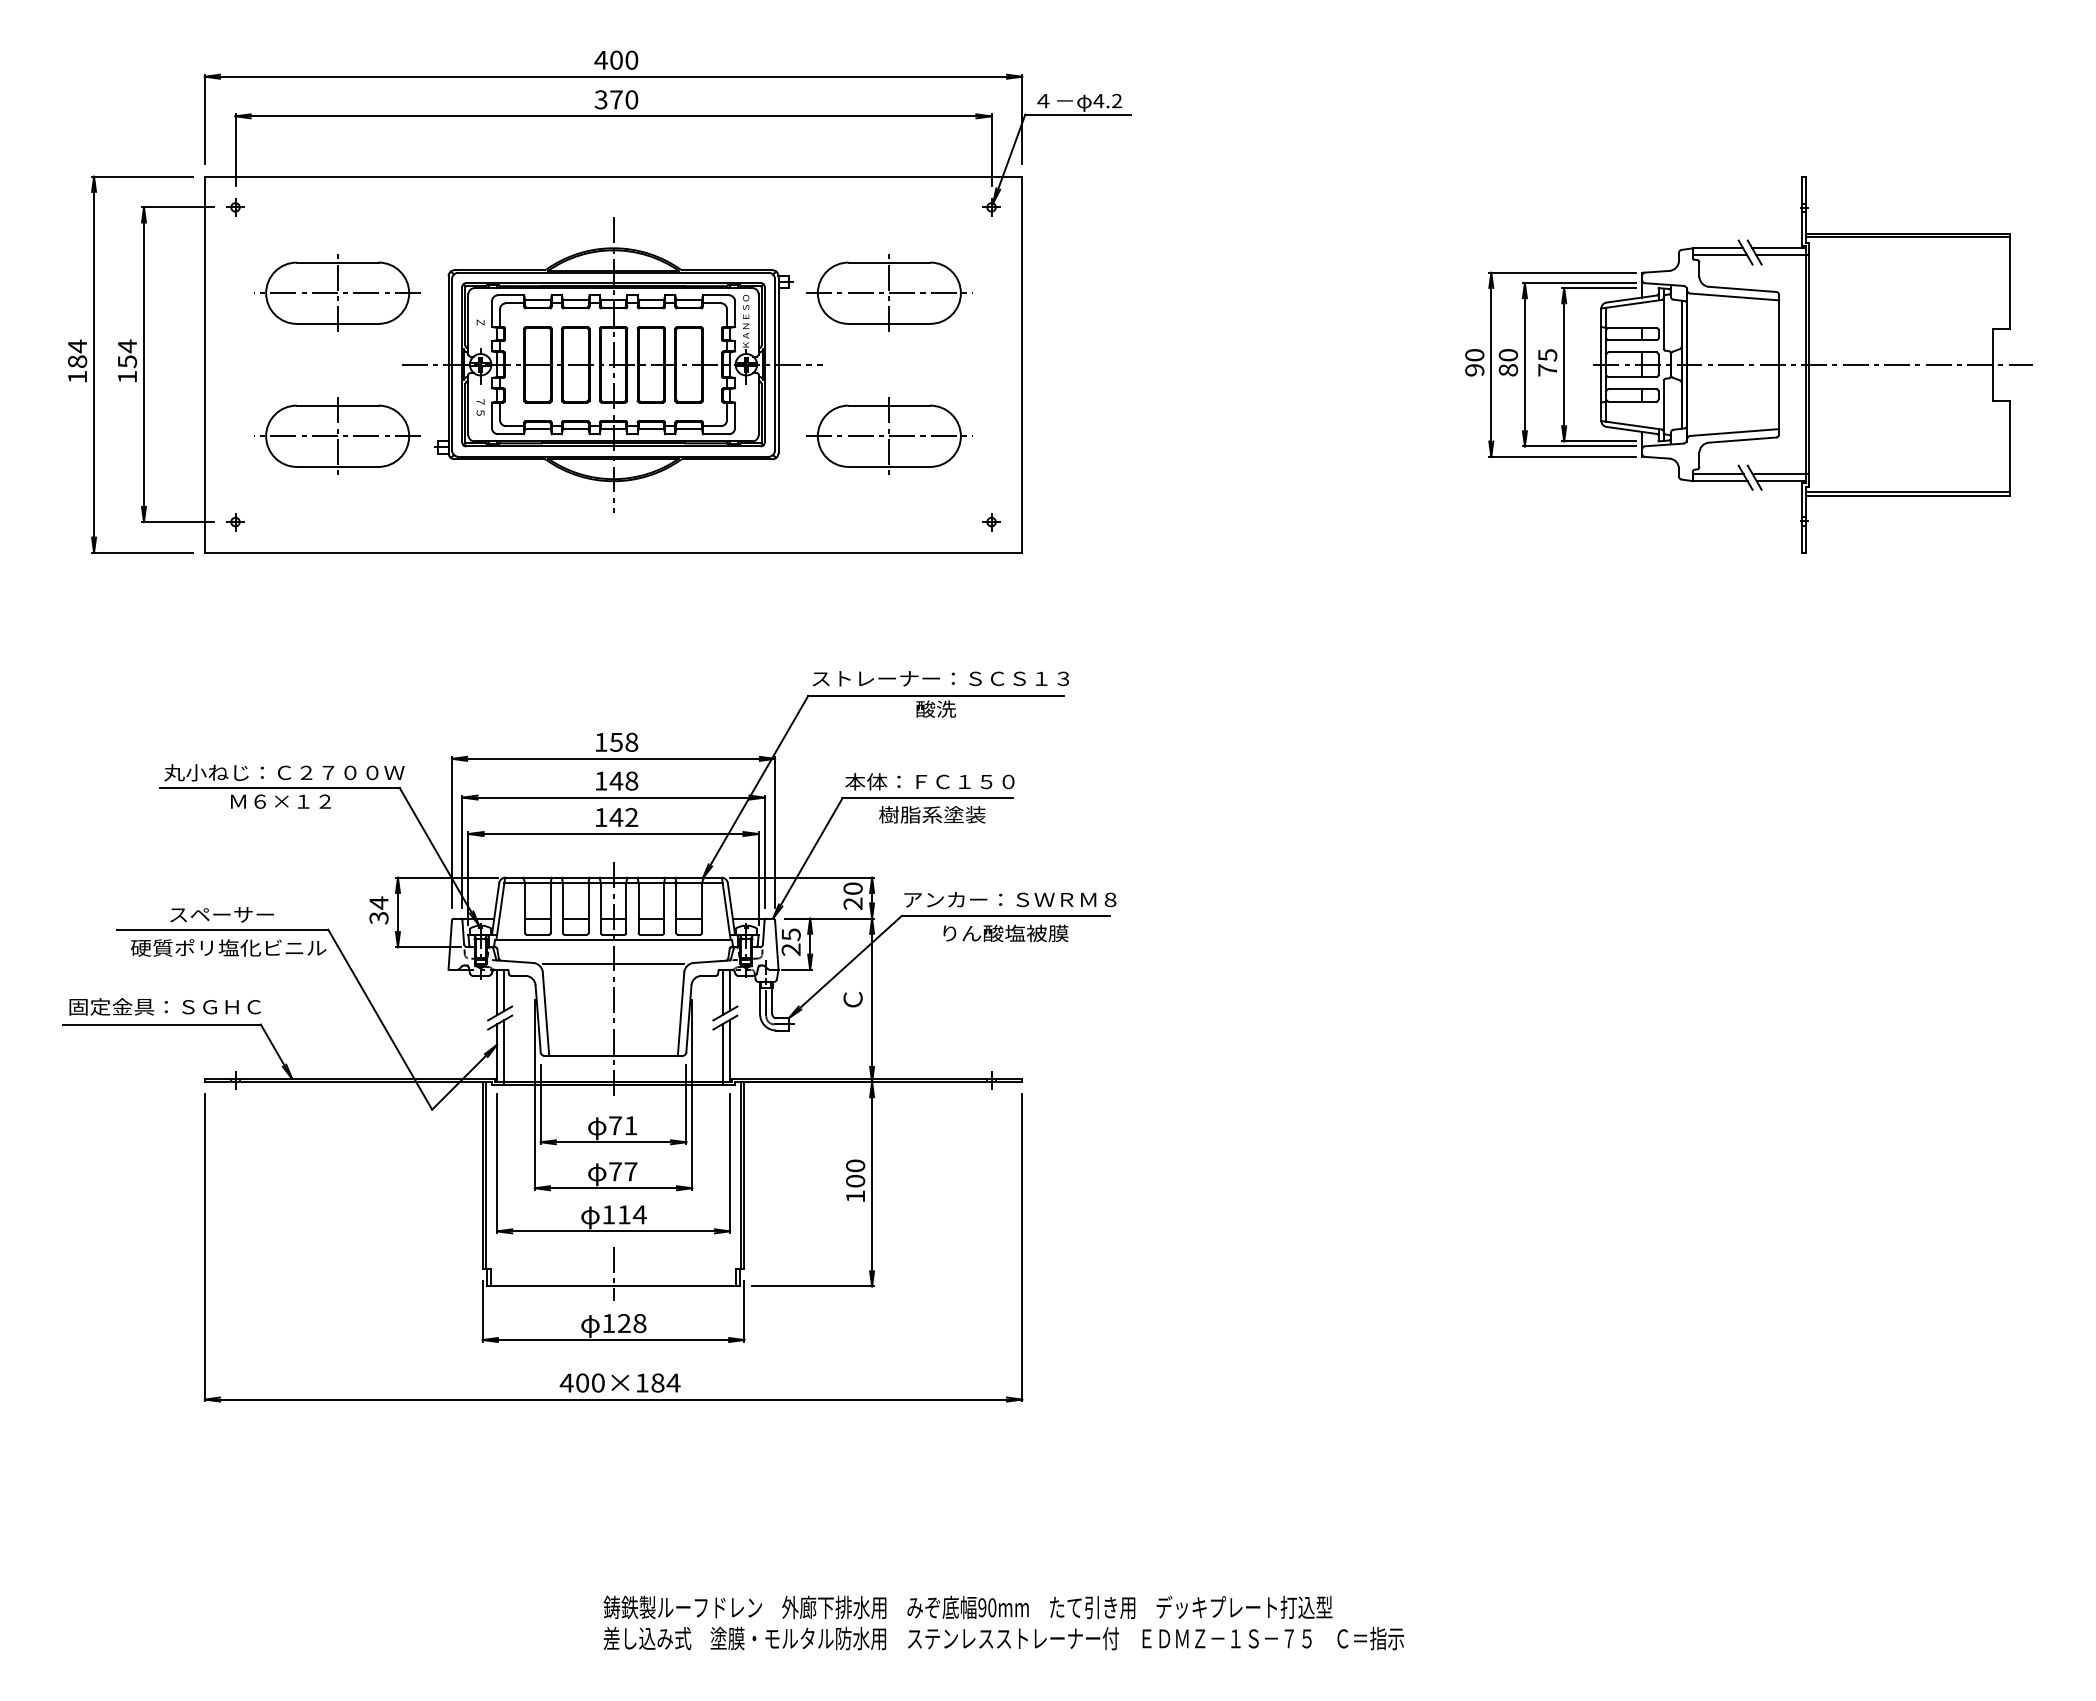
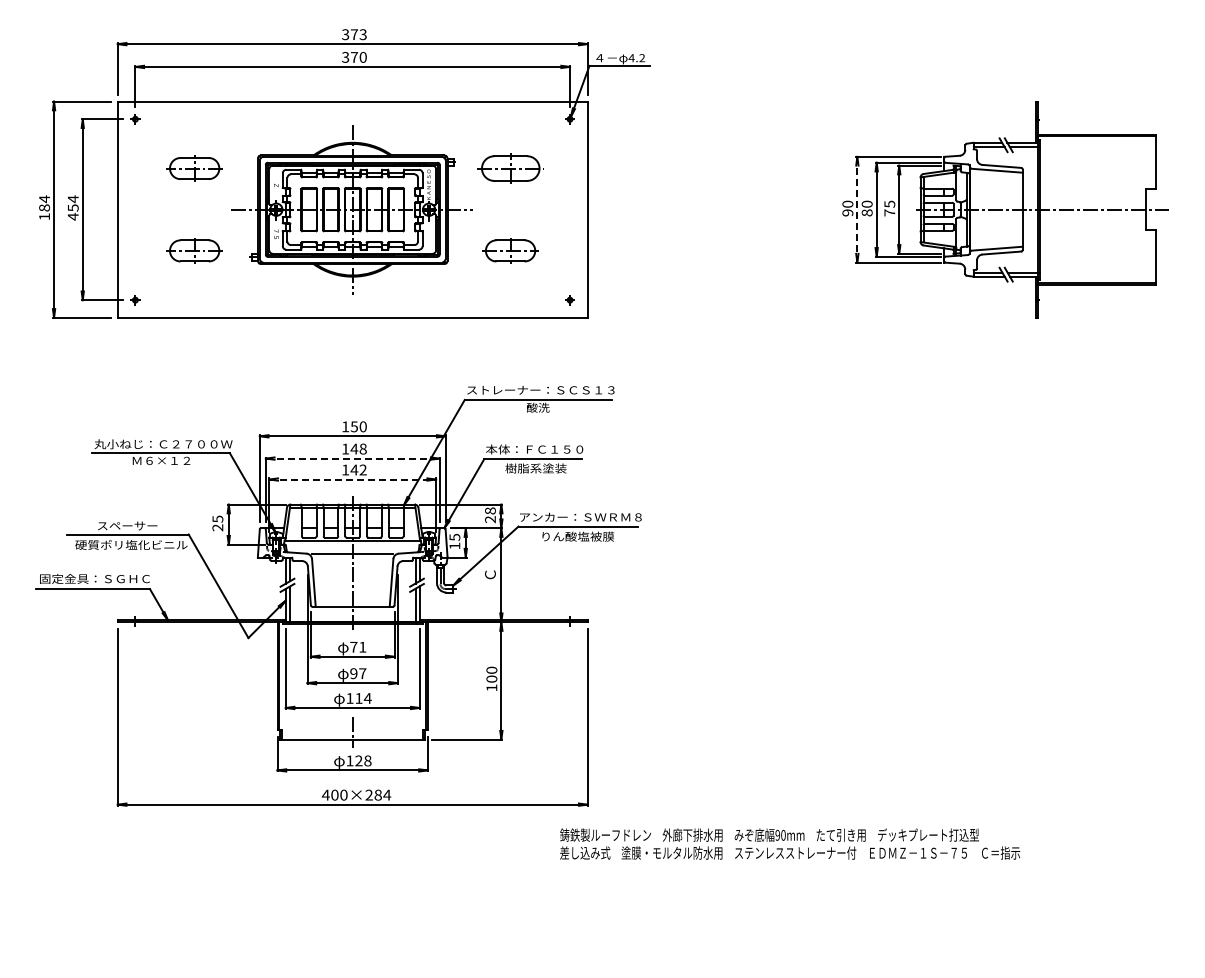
text: (614, 59) -> (353, 34), 400 -> 373
part: (340, 293) -> (195, 168), size x0.6
part: (886, 293) -> (509, 168), size x0.7
line: (1491, 364) -> (857, 209), solid -> dashed
text: (127, 376) -> (73, 216), 154 -> 454
part: (340, 435) -> (195, 250), size x0.6
part: (886, 435) -> (509, 250), size x0.6
text: (630, 741) -> (362, 426), 158 -> 150
line: (613, 797) -> (352, 458), solid -> dashed
line: (614, 833) -> (353, 479), solid -> dashed
text: (853, 887) -> (490, 510), 20 -> 28
text: (378, 910) -> (217, 523), 34 -> 25
text: (790, 948) -> (454, 545), 25 -> 15
text: (614, 1171) -> (353, 673), 77 -> 97
text: (640, 1381) -> (368, 794), 400×184 -> 400×284
text: (1004, 1621) -> (790, 843), moved

